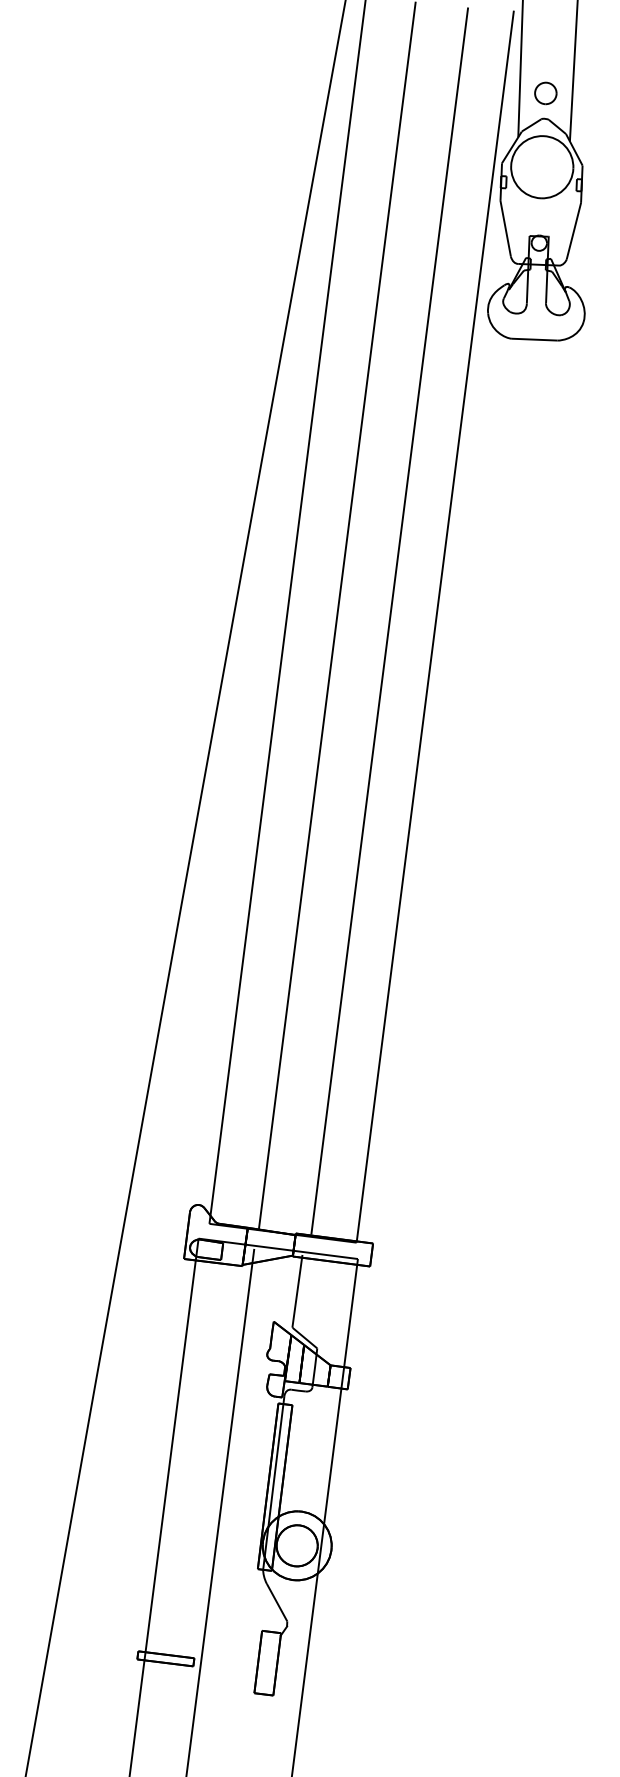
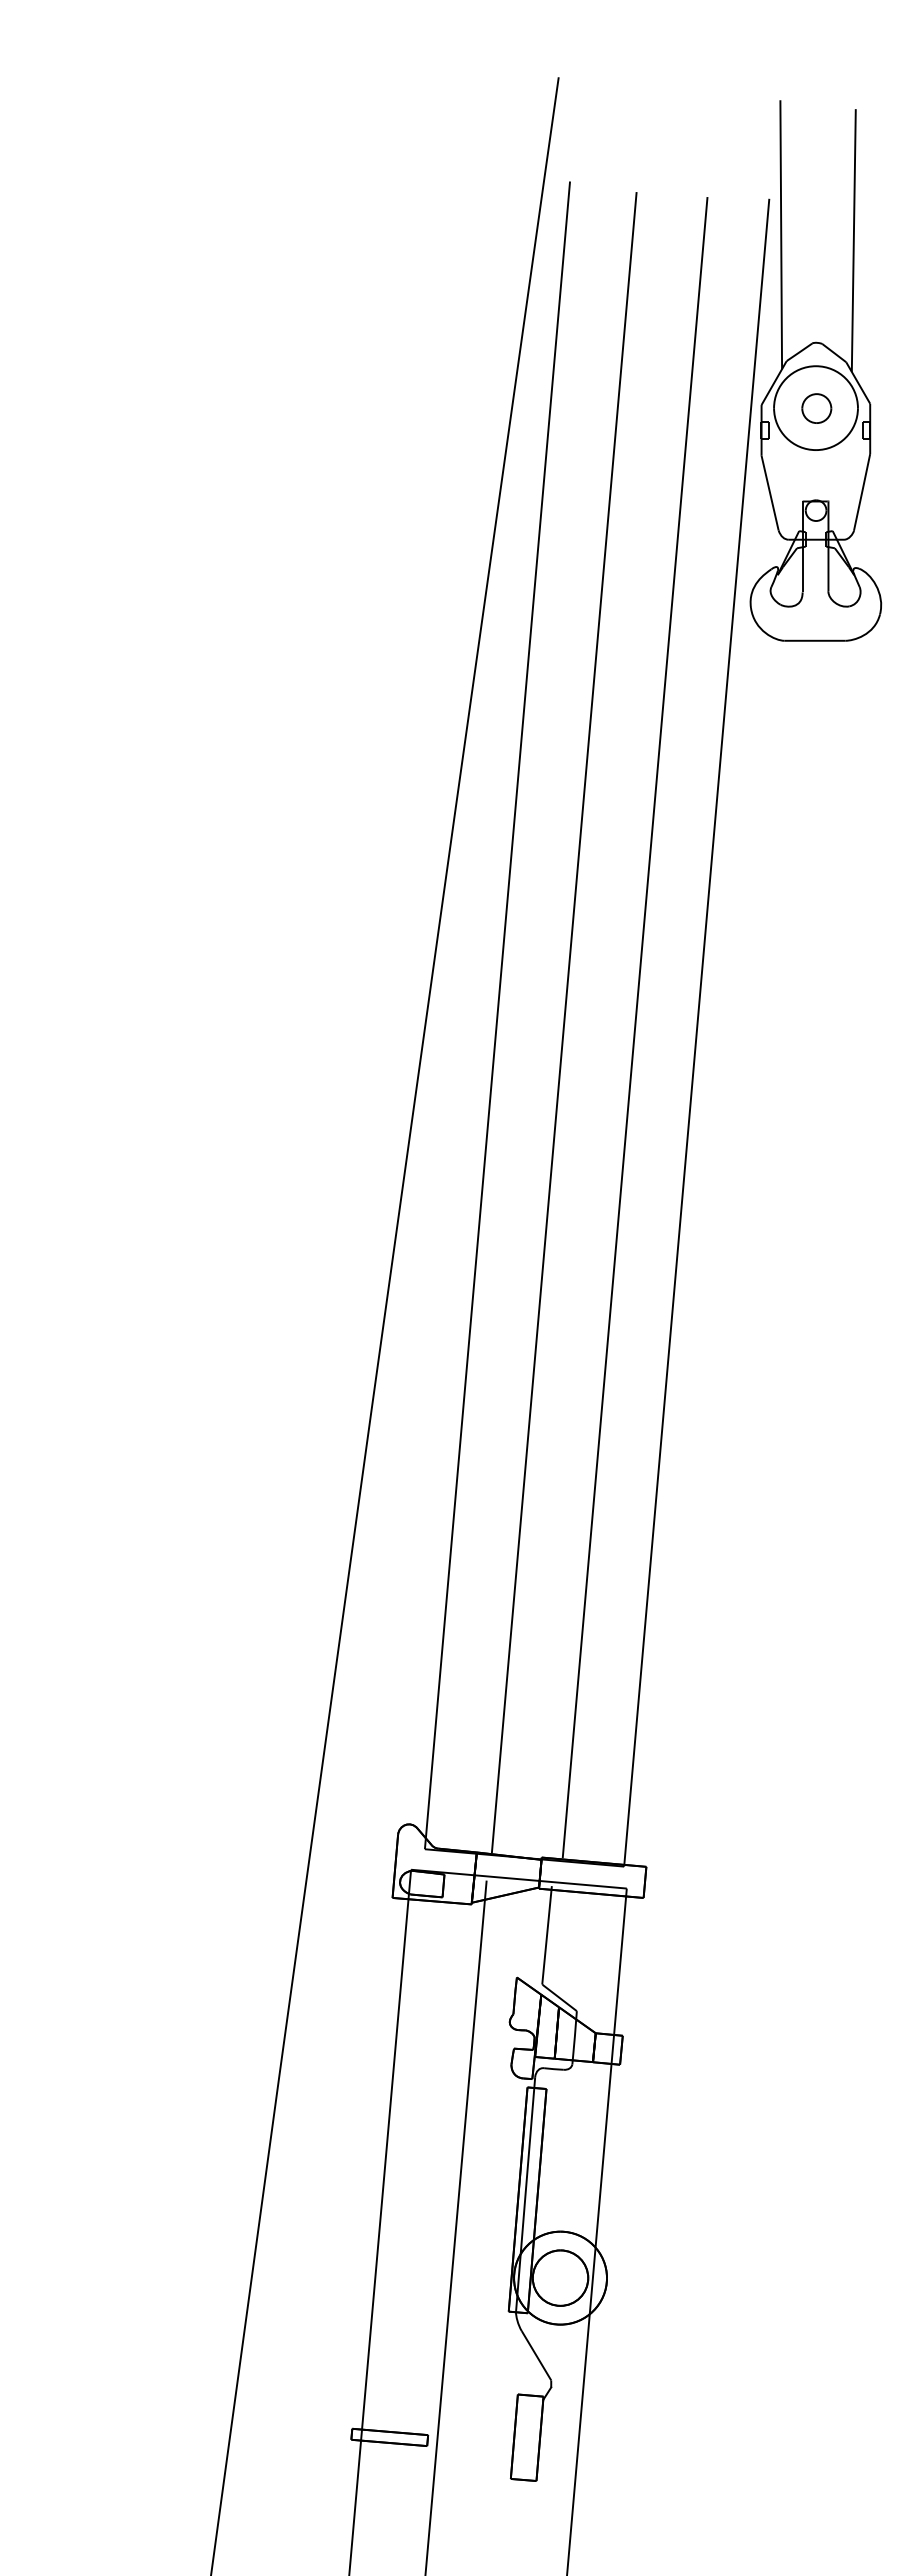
part: (545, 93) -> (816, 408), moved

